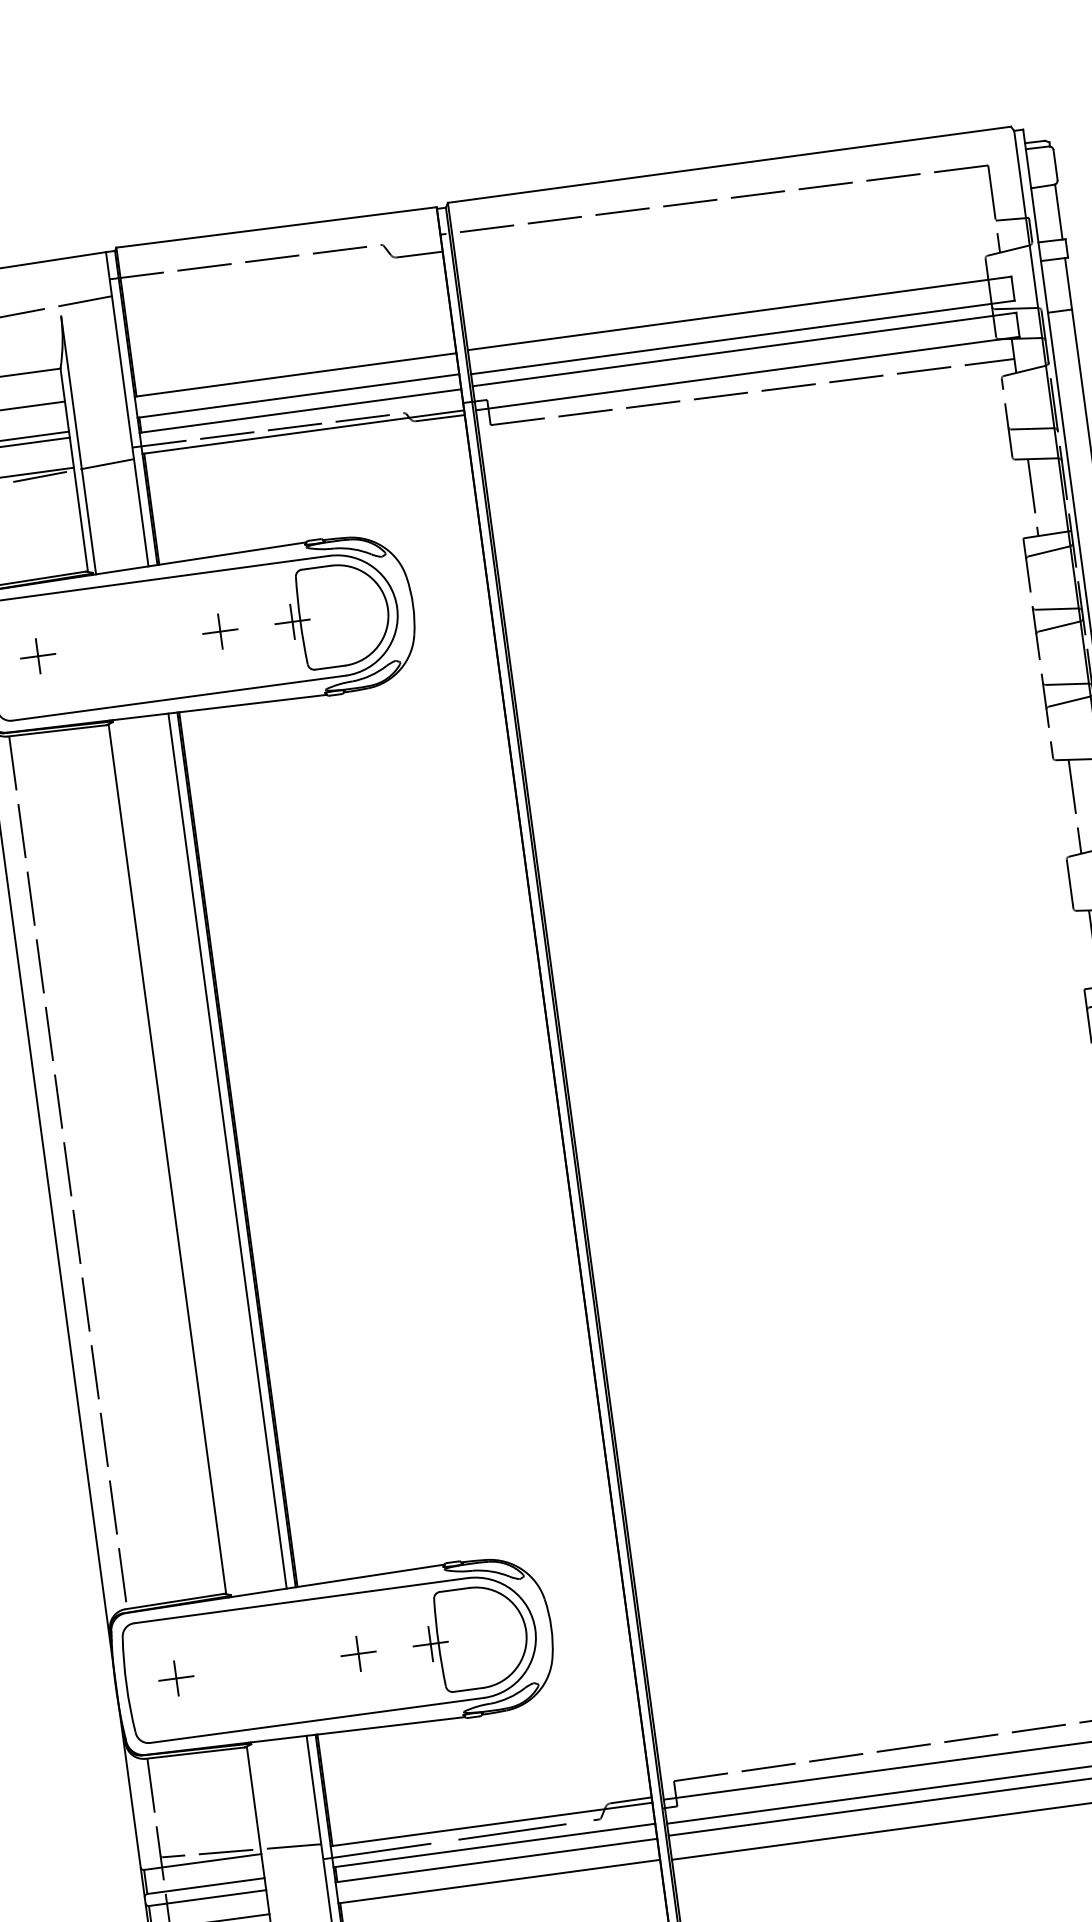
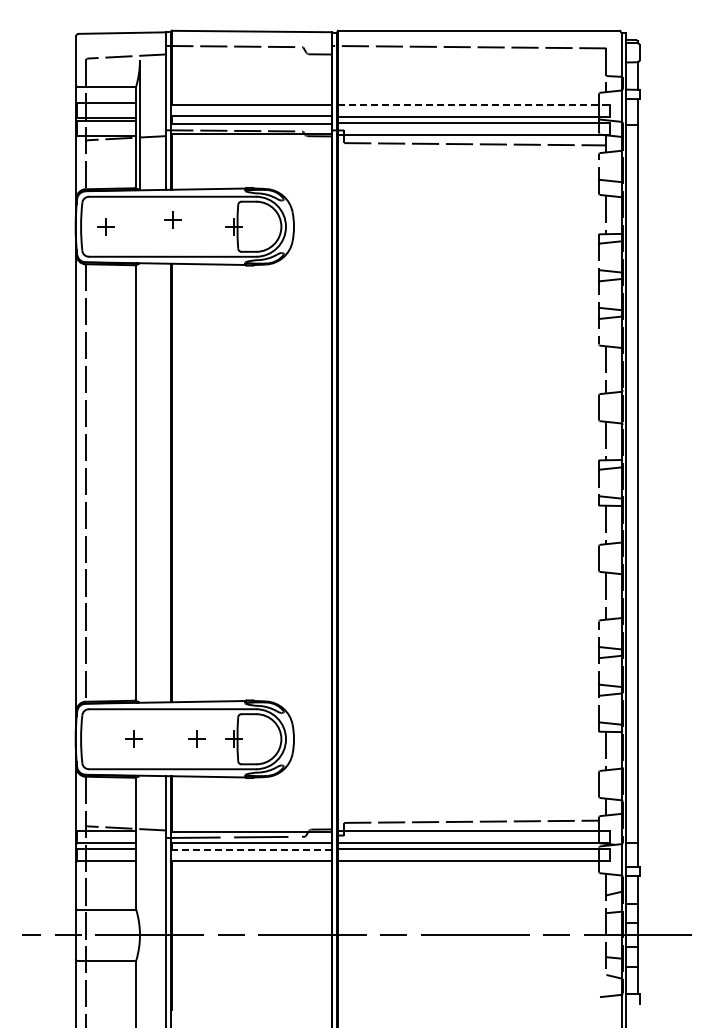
line: (740, 312) -> (474, 104), solid -> dashed
part: (218, 631) -> (172, 219), moved
line: (227, 1150) -> (166, 482), removed
part: (175, 1677) -> (133, 738), moved
line: (496, 1861) -> (251, 850), solid -> dashed

